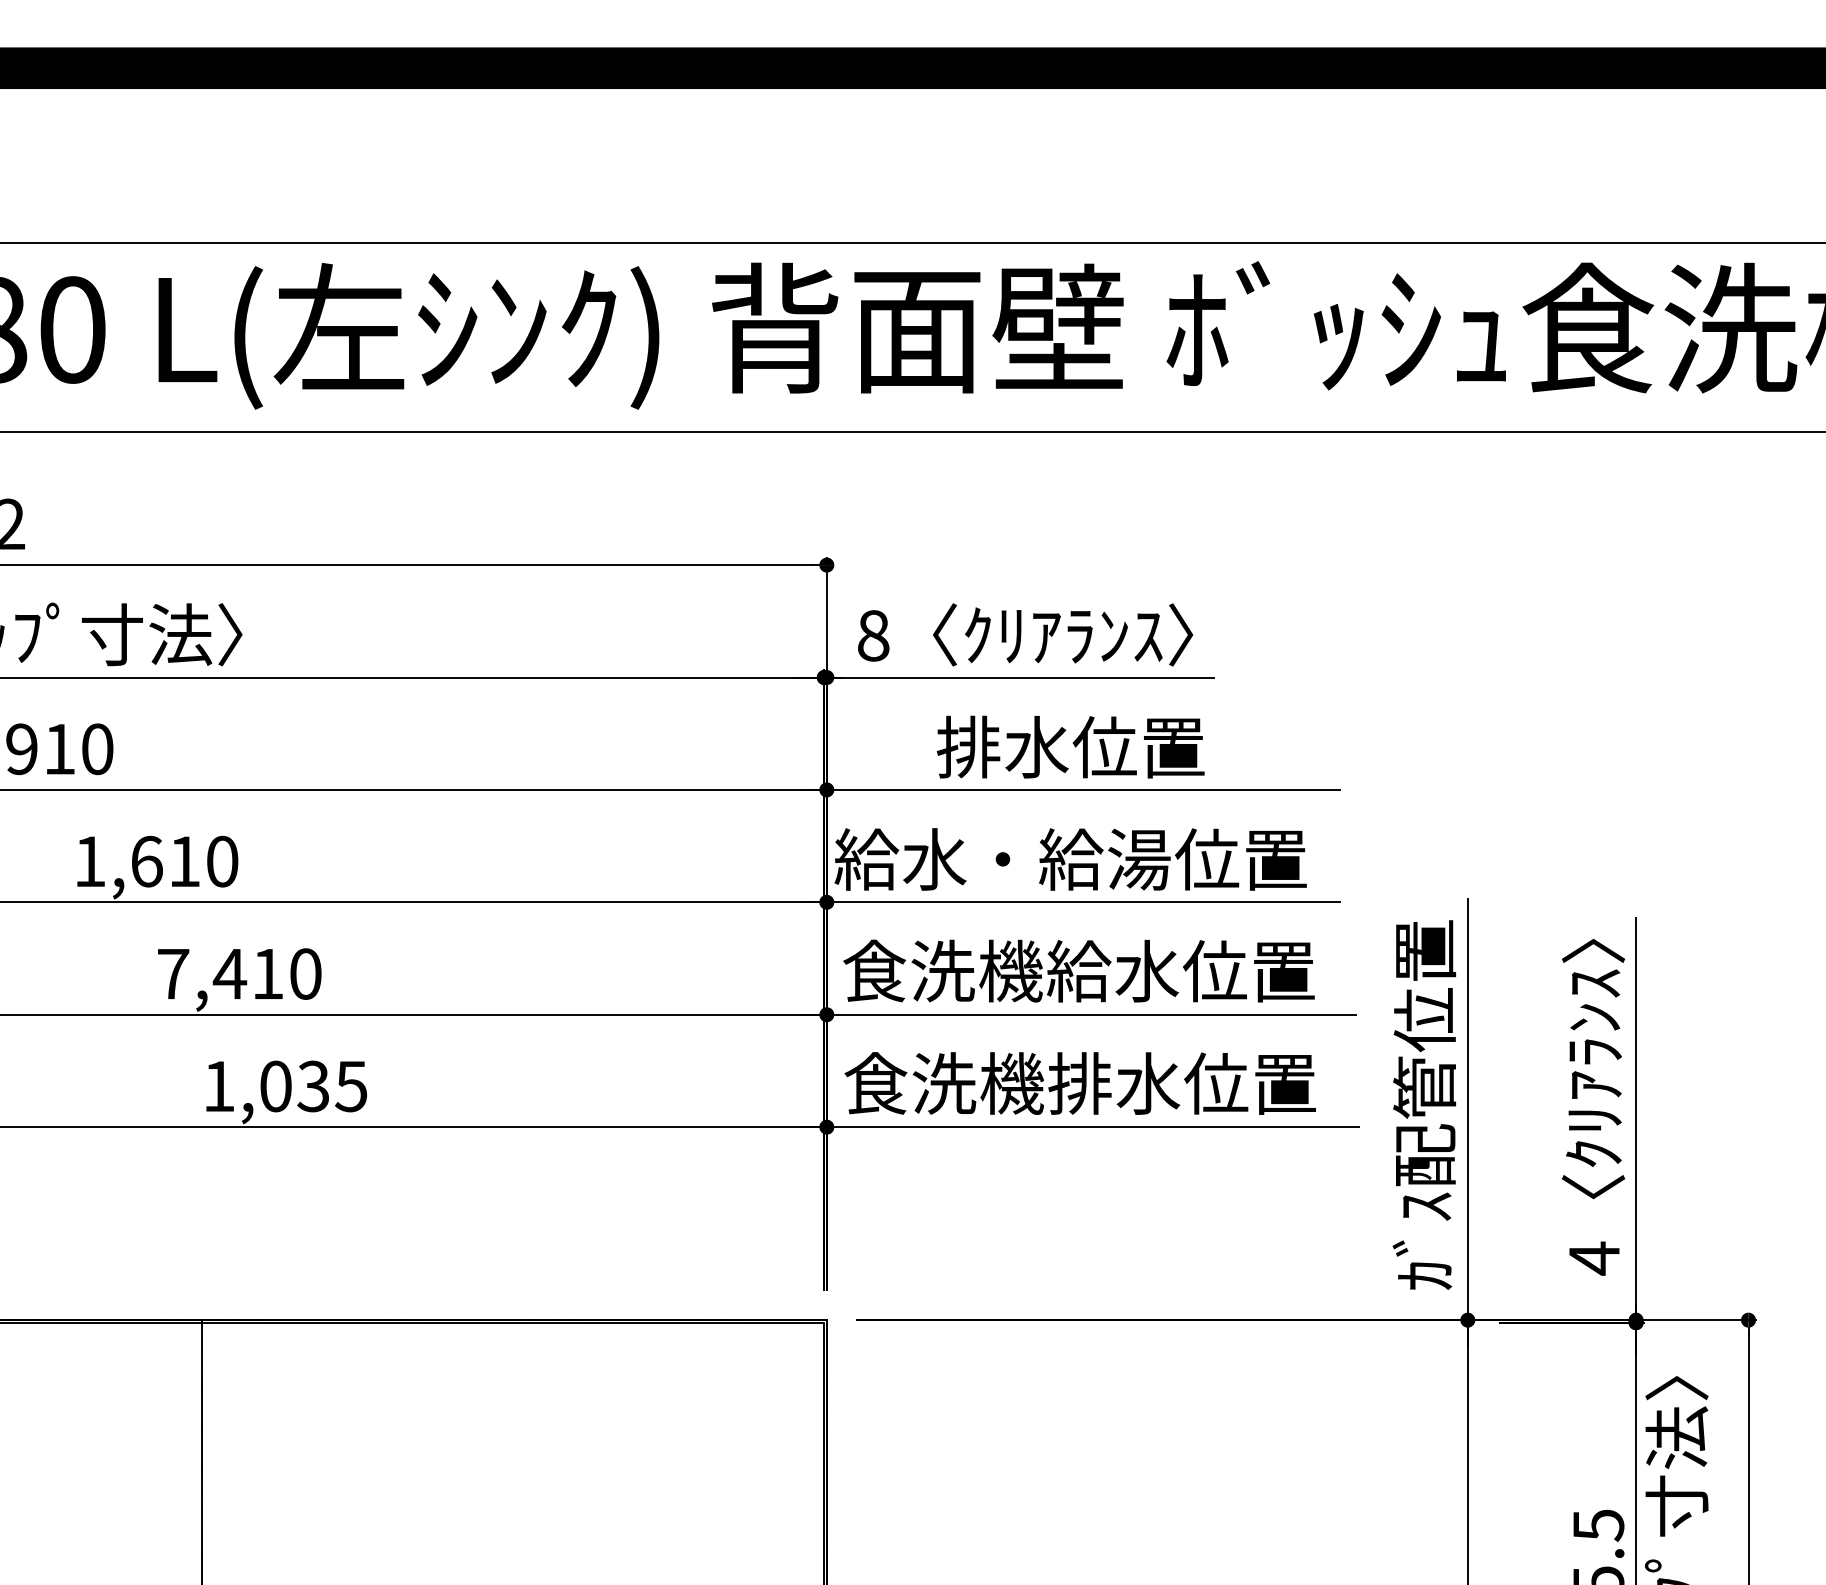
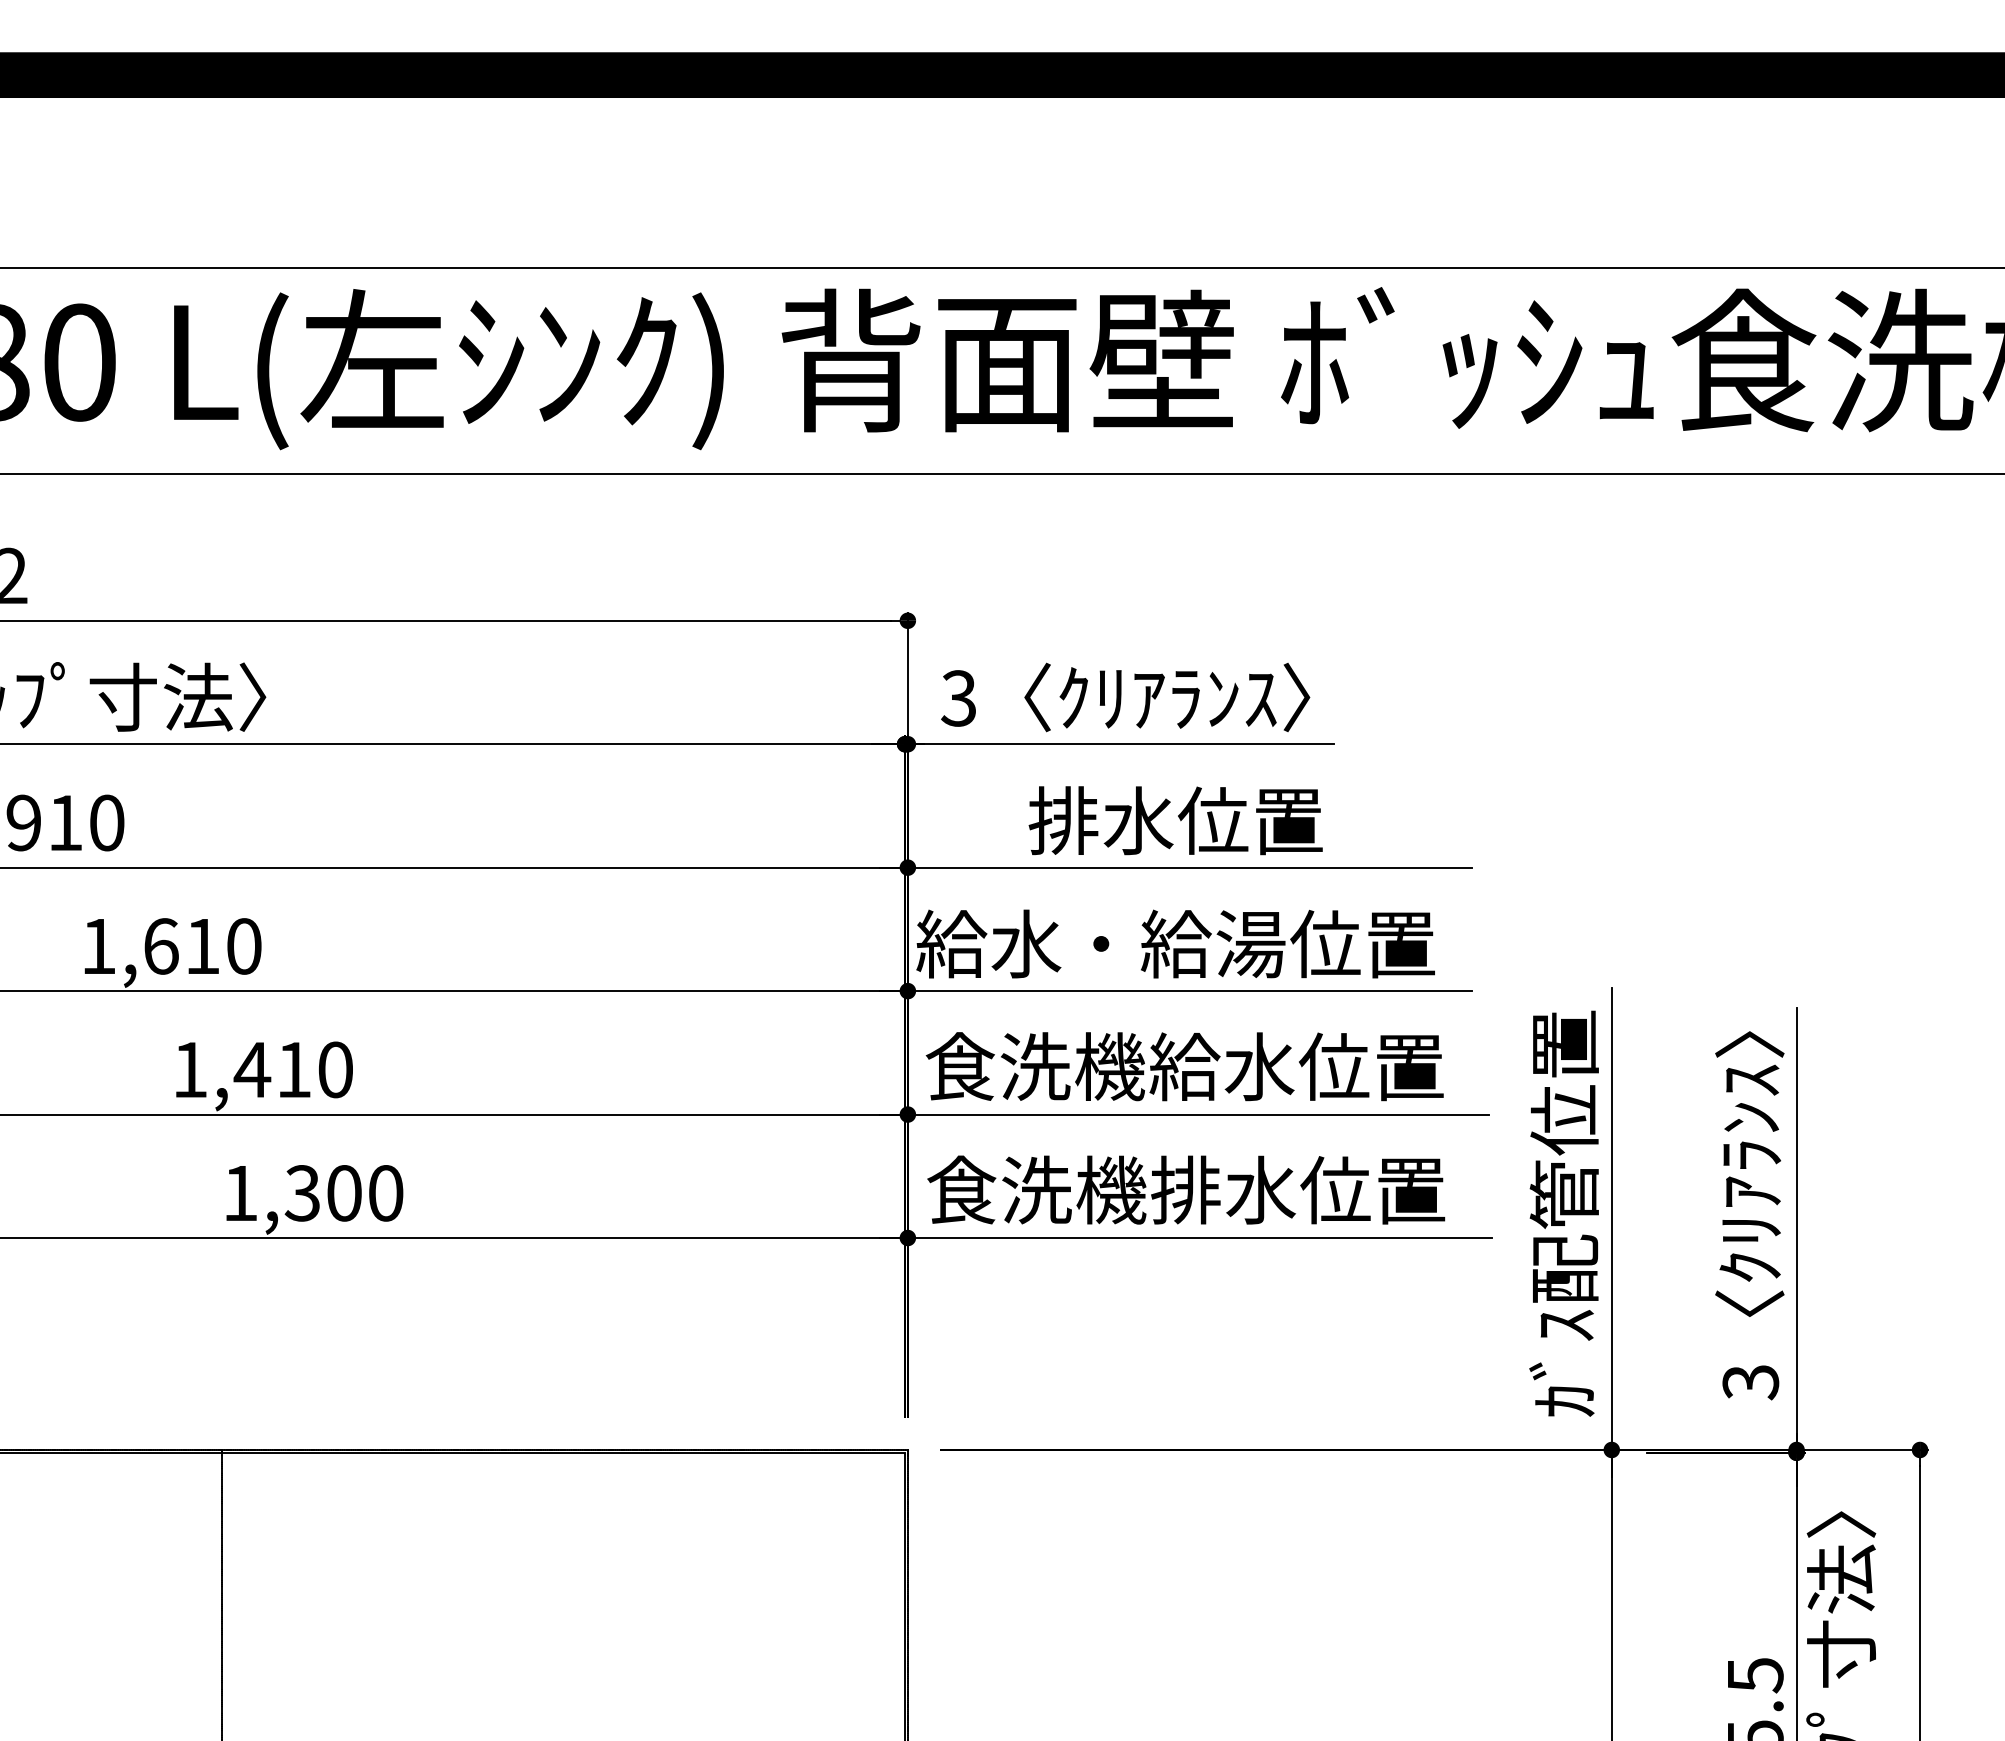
text: (872, 635) -> (958, 698), 8 -> 3
text: (173, 973) -> (190, 1069), 7,410 -> 1,410
text: (312, 1086) -> (343, 1193), 1,035 -> 1,300
text: (1594, 1258) -> (1750, 1382), 4 -> 3

